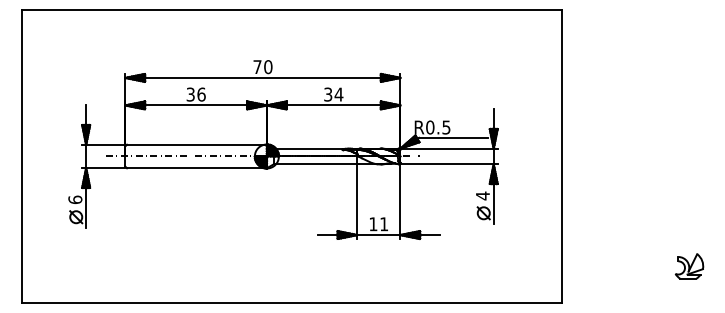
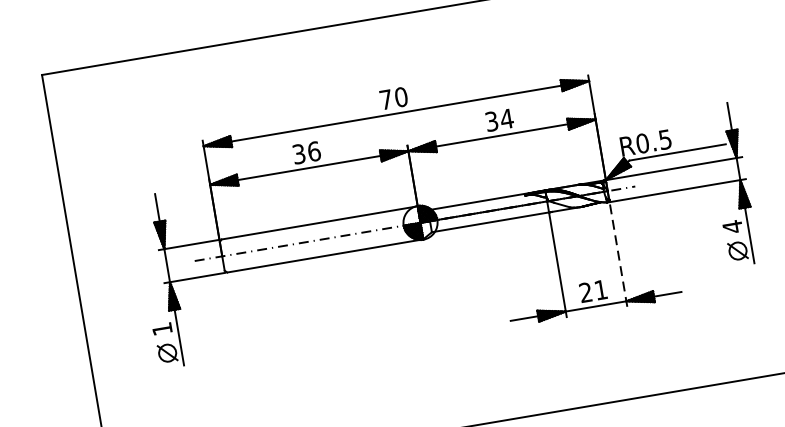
text: (75, 199) -> (162, 328), 6 -> 1
line: (400, 201) -> (618, 254), solid -> dashed
text: (373, 223) -> (585, 291), 11 -> 21

